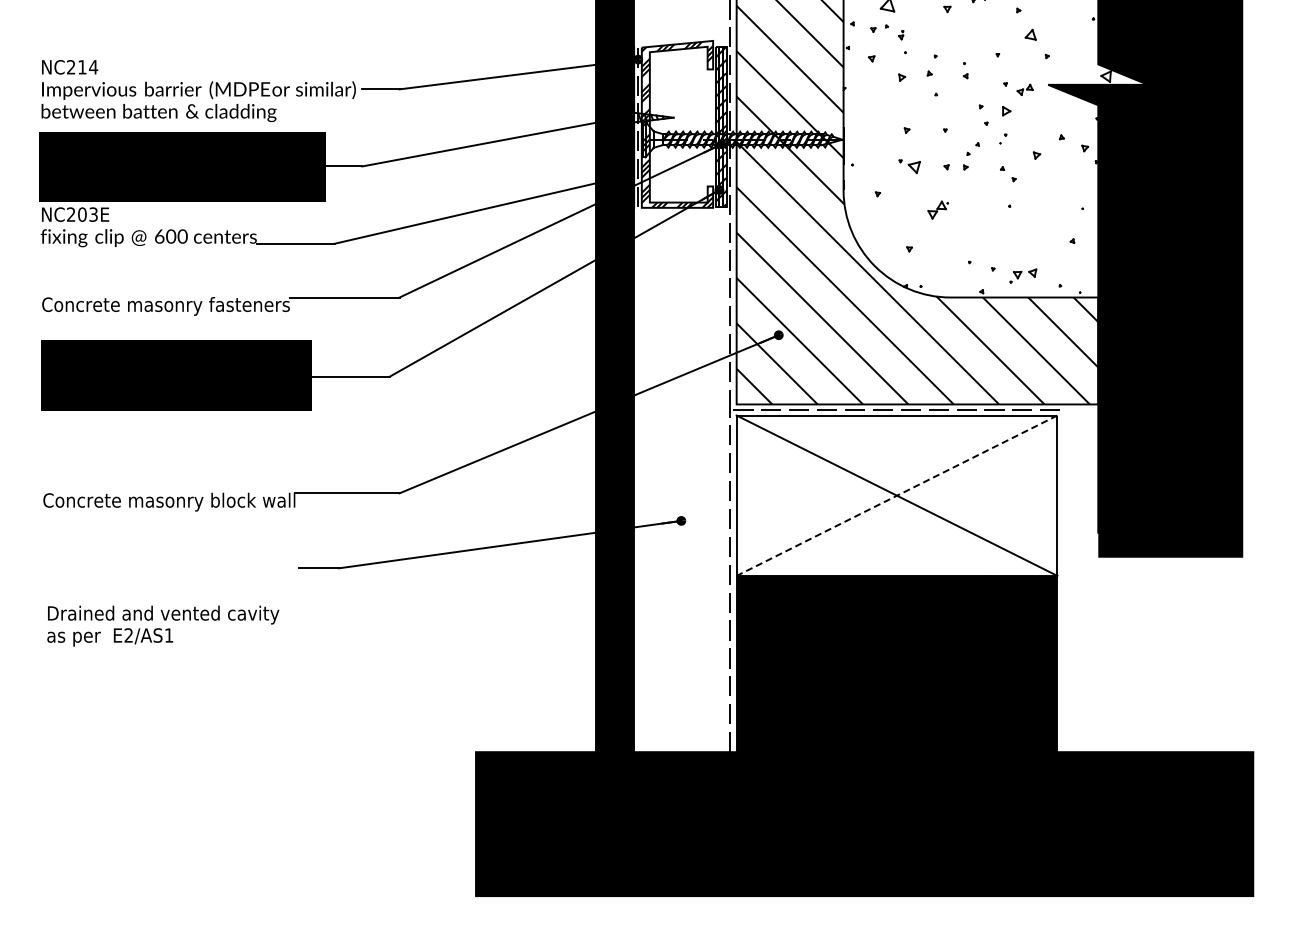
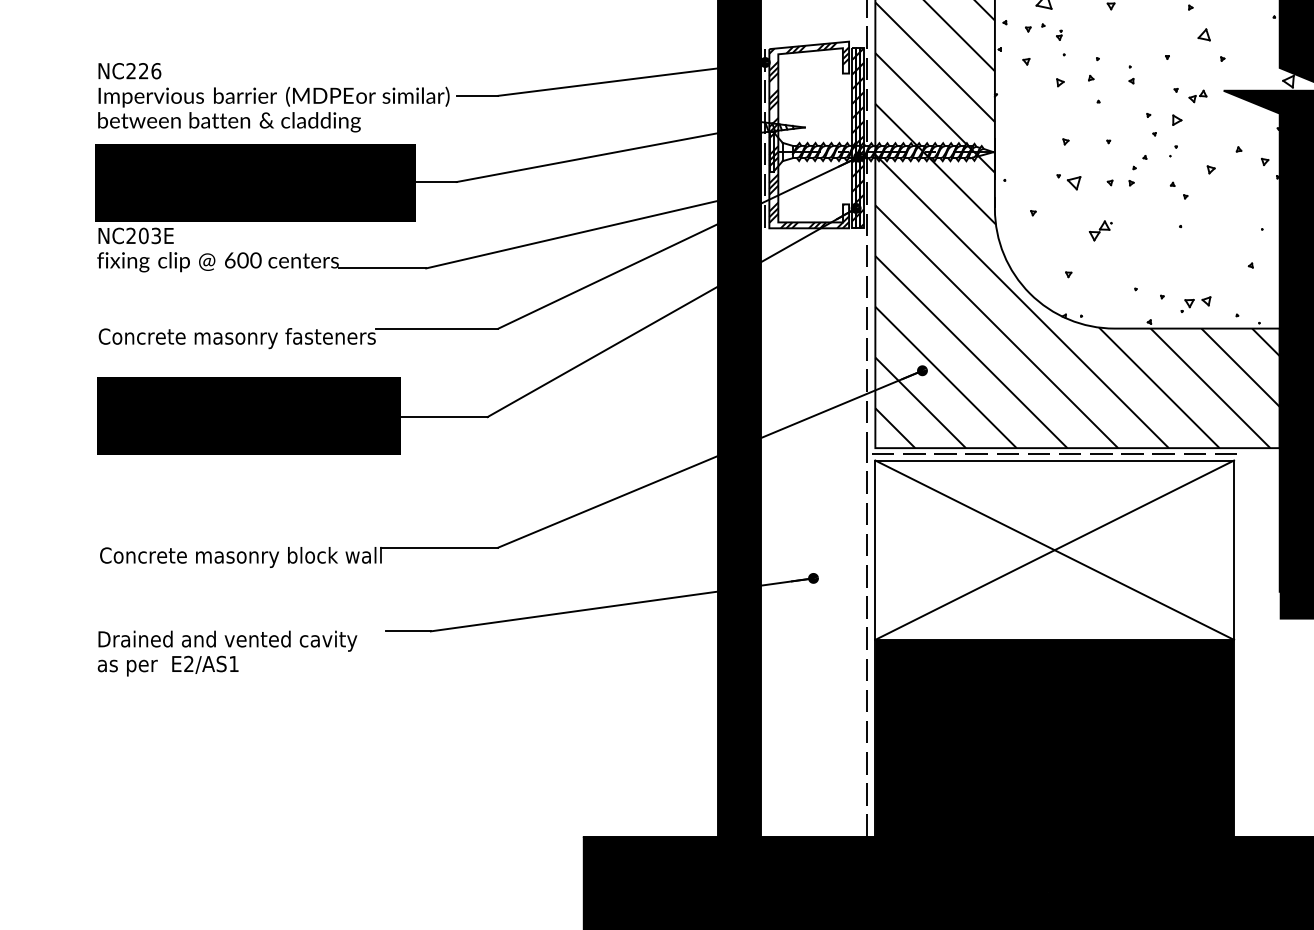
text: (88, 67) -> (150, 71), NC214 -> NC226
line: (896, 495) -> (1054, 549), dashed -> solid
text: (163, 625) -> (227, 652), moved

